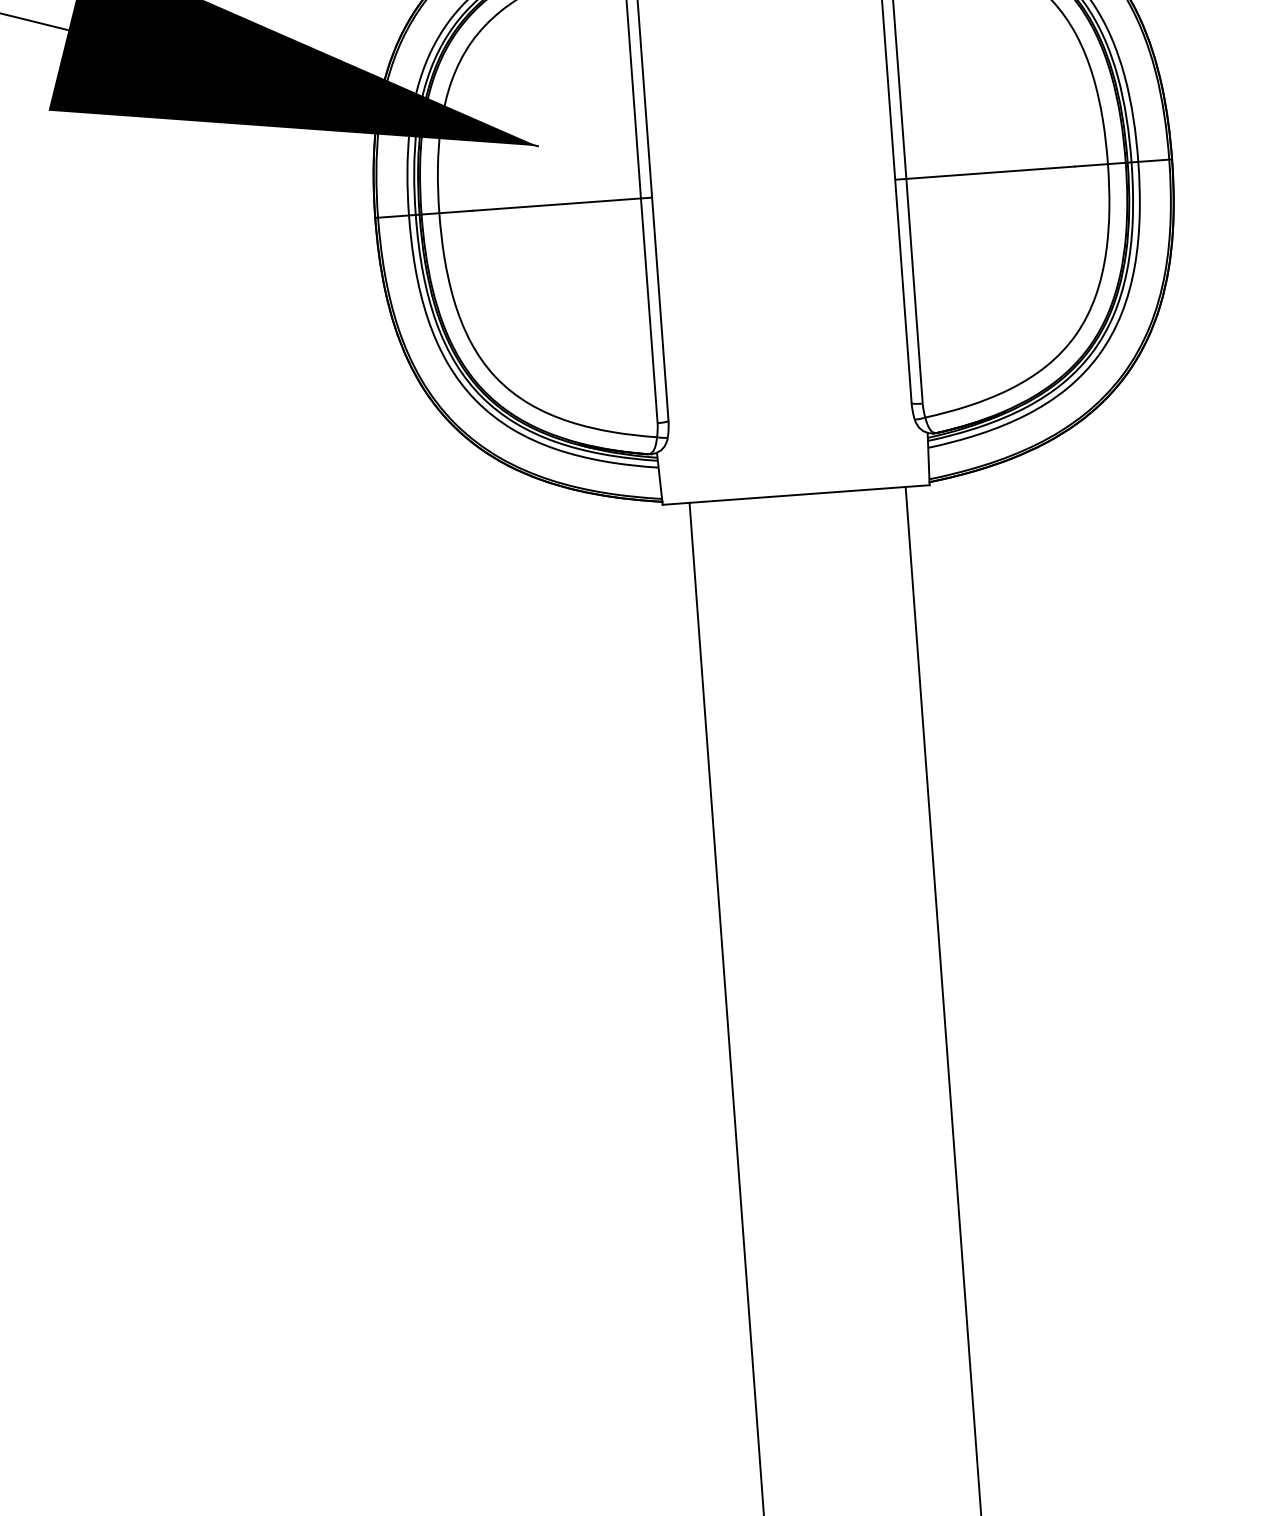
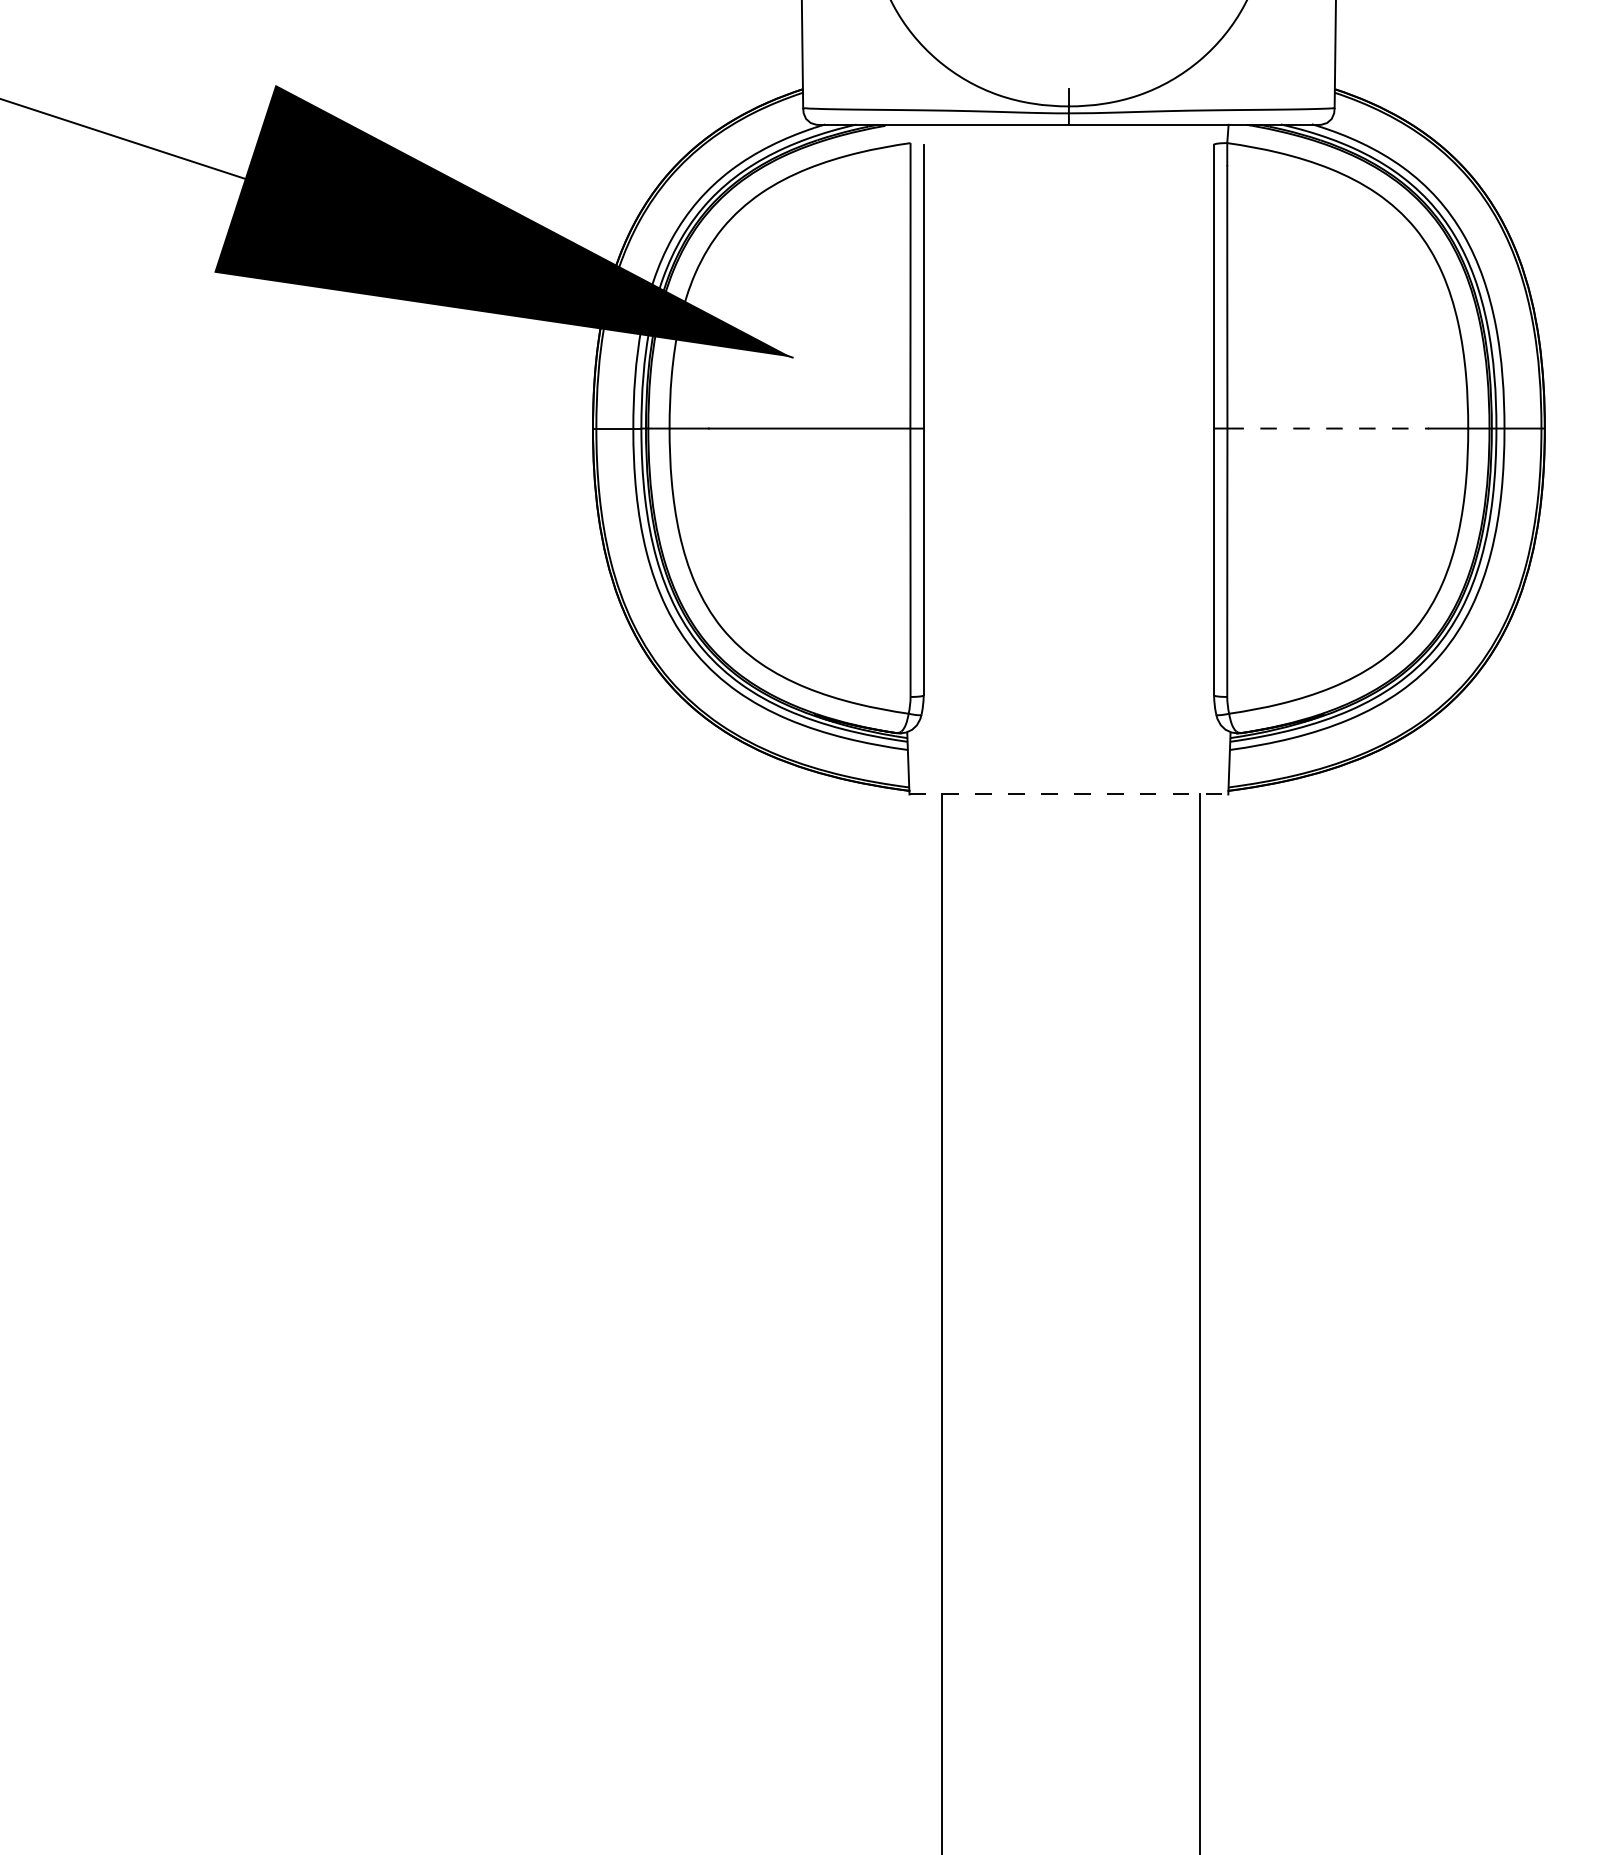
line: (990, 172) -> (1328, 428), solid -> dashed
line: (796, 494) -> (1069, 794), solid -> dashed

